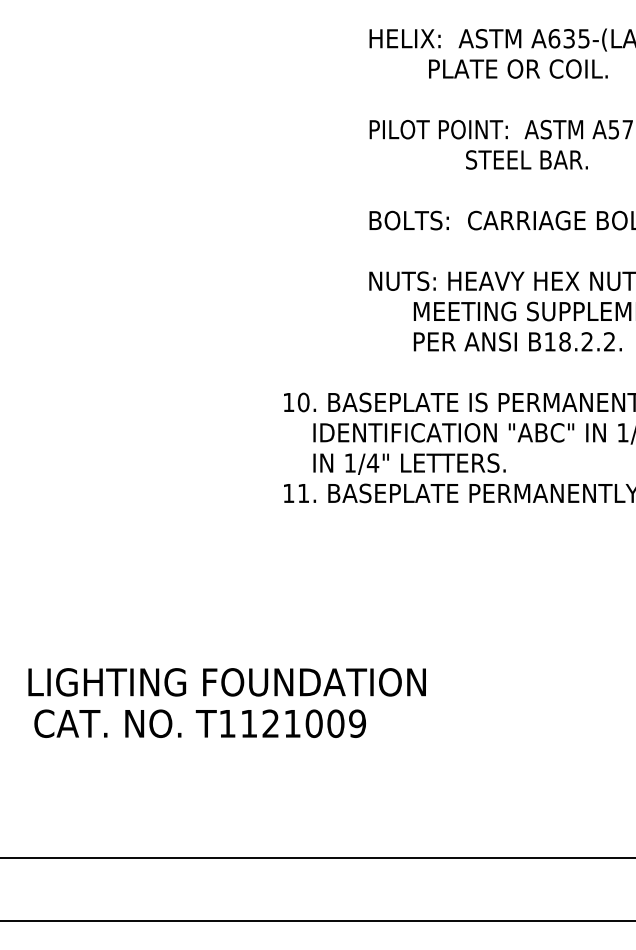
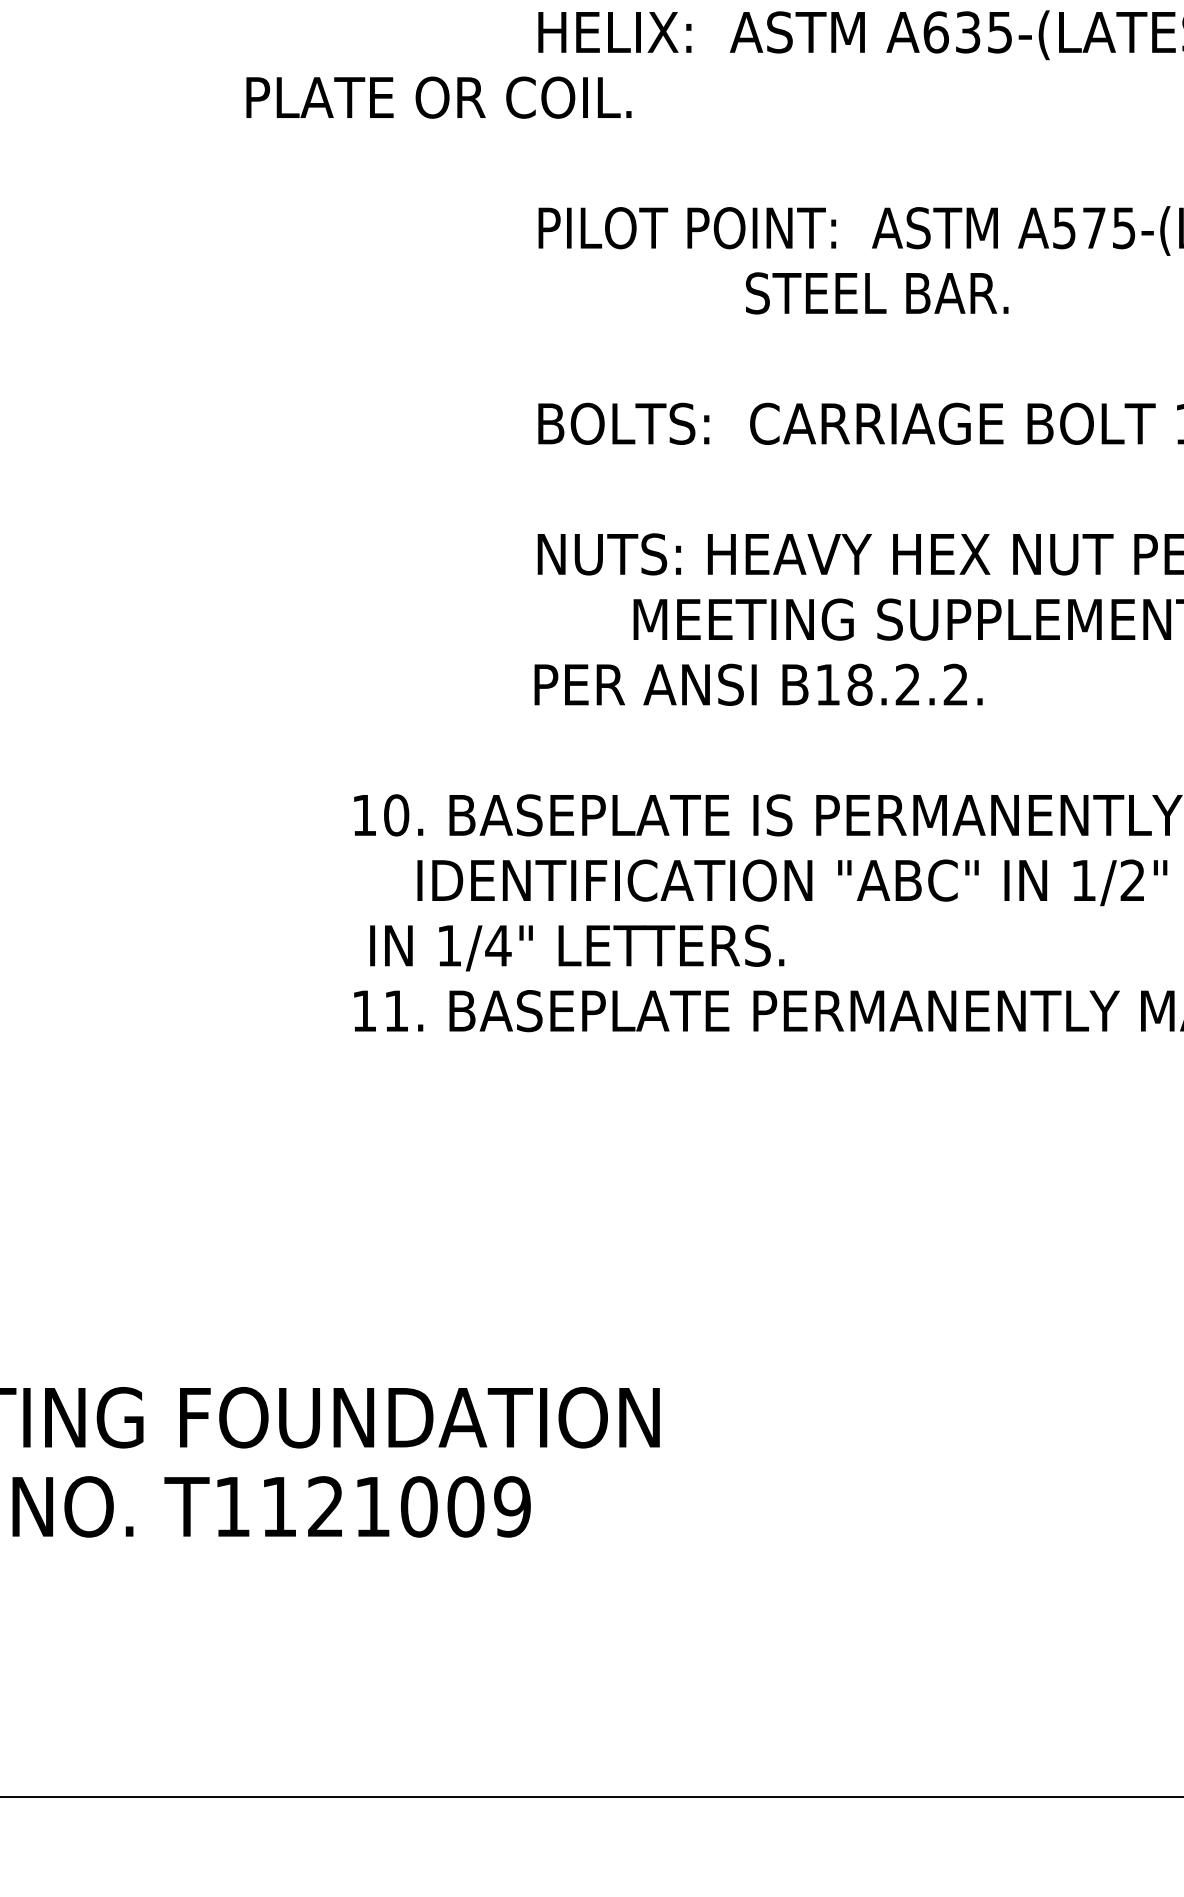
text: (518, 68) -> (439, 96), moved
text: (517, 341) -> (757, 684), moved
text: (409, 463) -> (576, 946), moved

